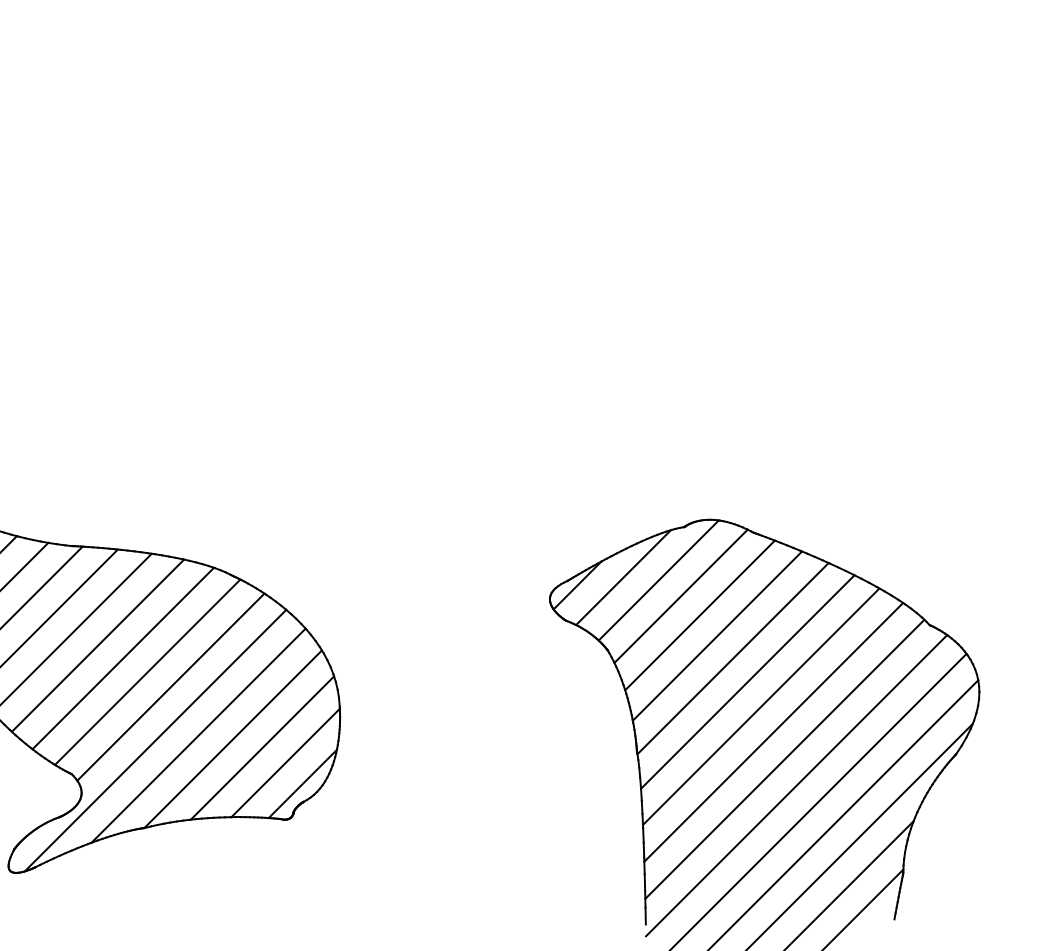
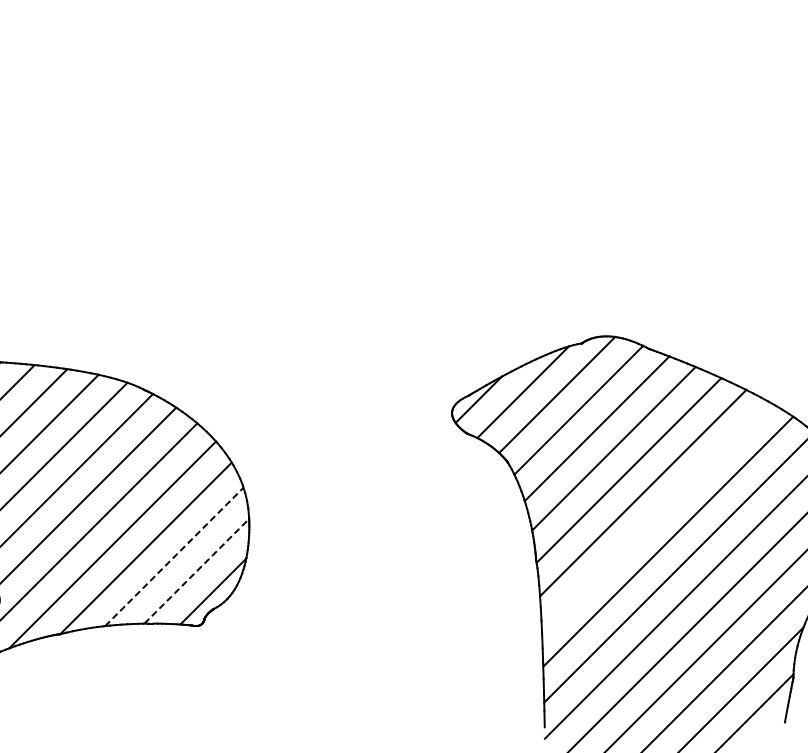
line: (760, 706) -> (655, 516), removed
line: (262, 747) -> (174, 556), solid -> dashed
line: (285, 762) -> (196, 570), solid -> dashed

